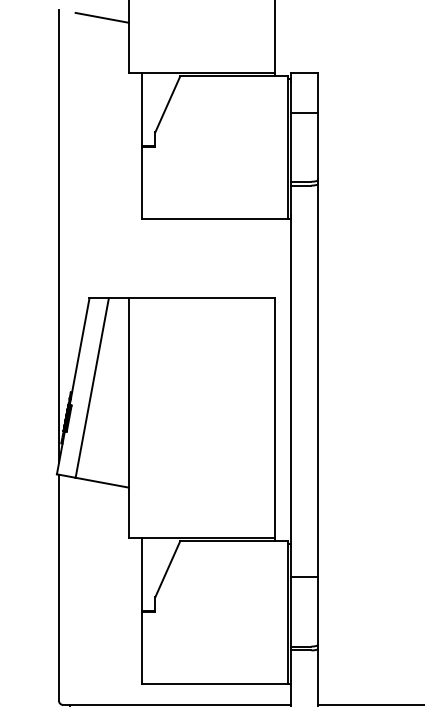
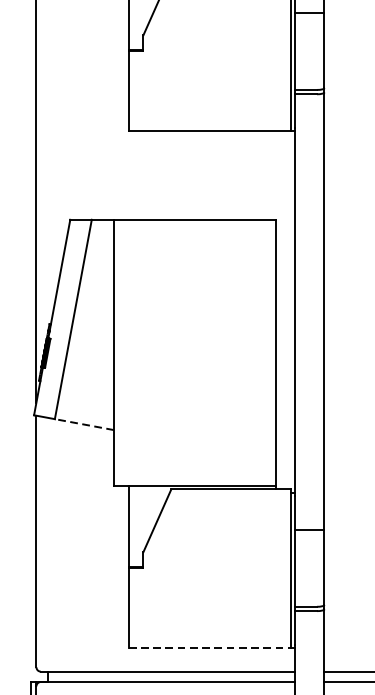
line: (101, 482) -> (83, 424), solid -> dashed
line: (215, 683) -> (210, 647), solid -> dashed

